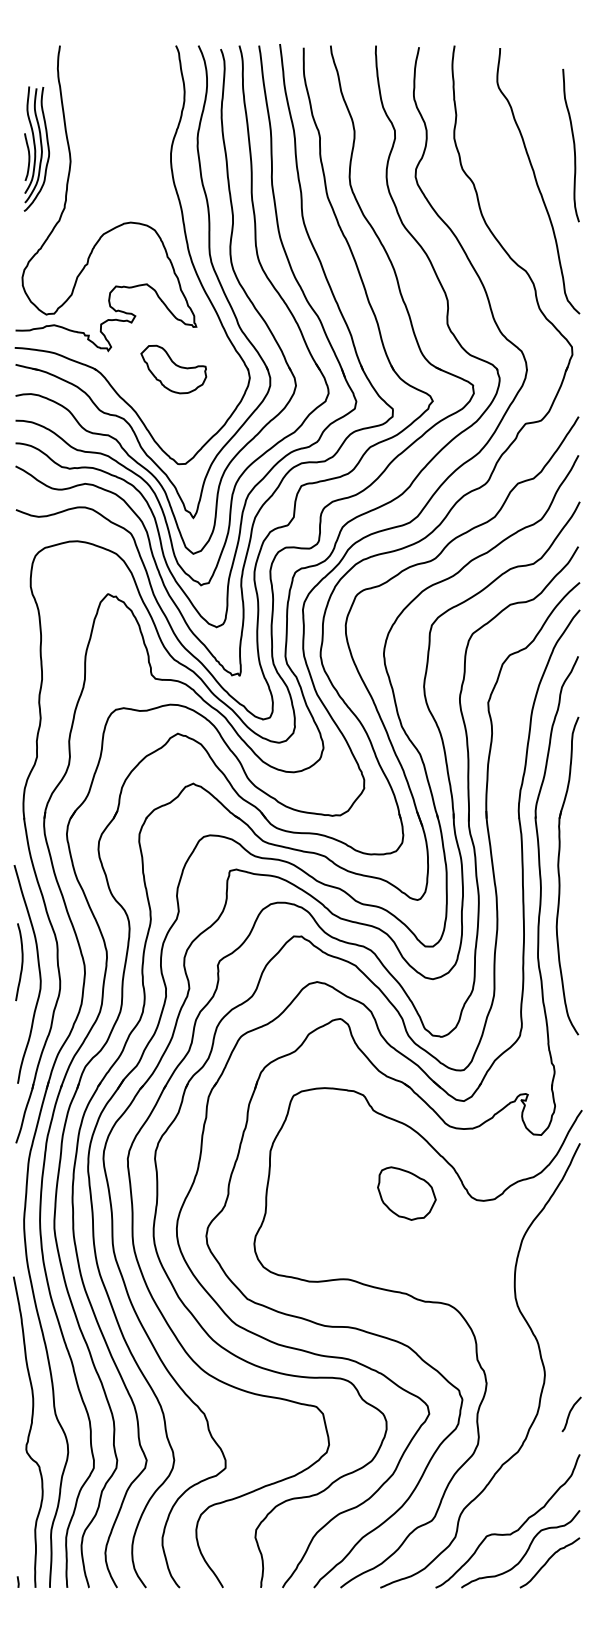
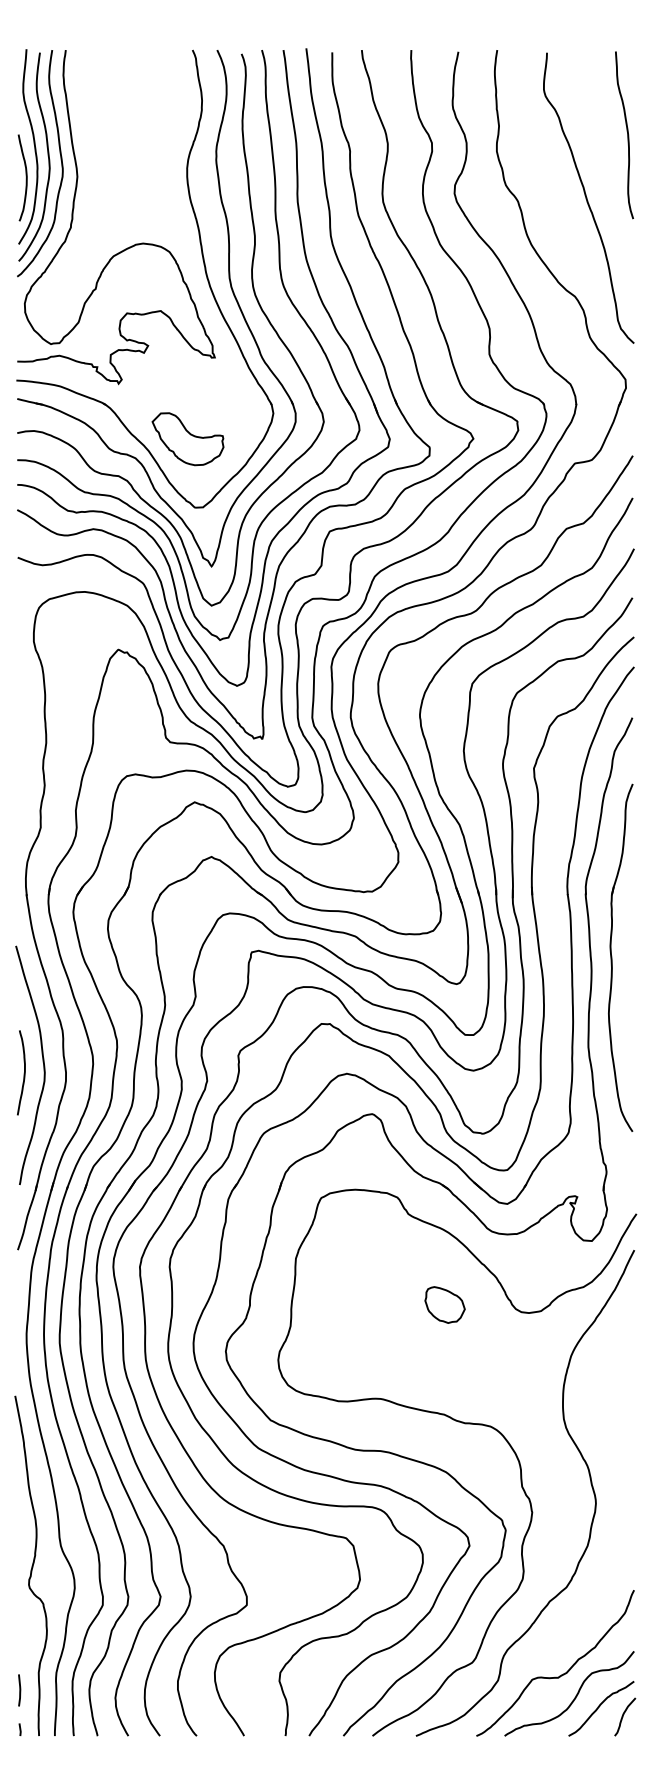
curve: (573, 145) -> (627, 135), moved
part: (36, 148) -> (40, 162), size x1.67
part: (173, 369) -> (187, 439), moved
curve: (21, 962) -> (23, 1073), moved
part: (406, 1193) -> (444, 1304), size x0.62
curve: (570, 1414) -> (623, 1717), moved
line: (17, 1545) -> (19, 1689), added

